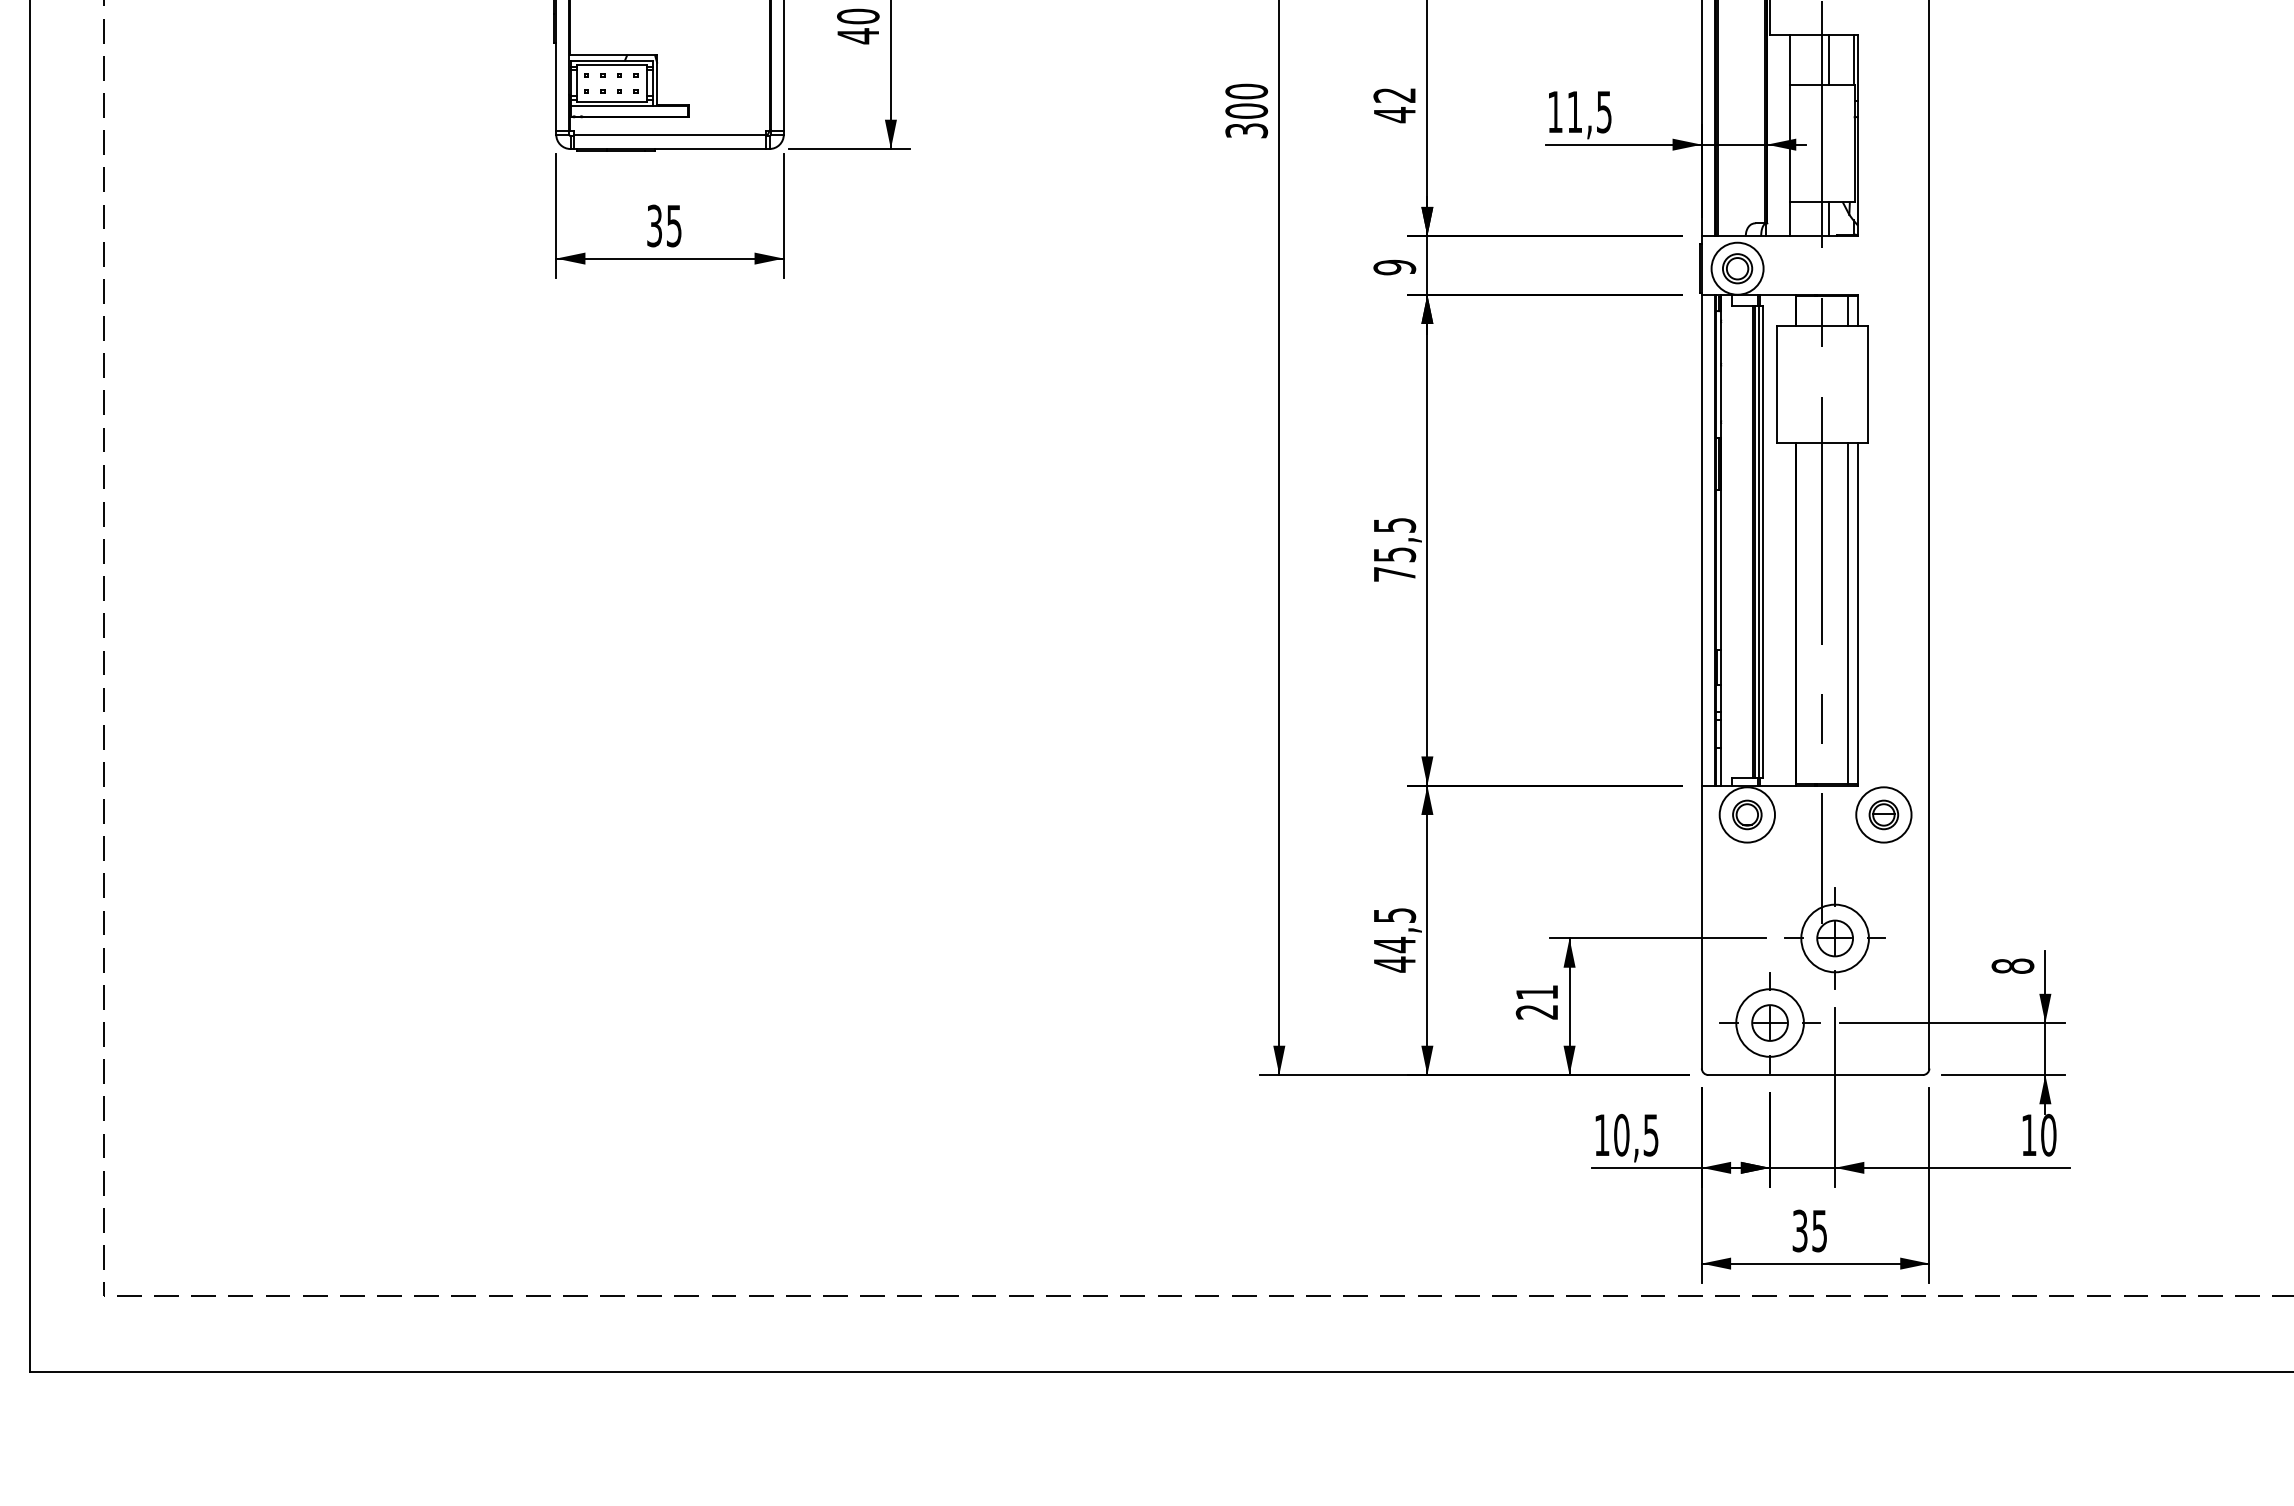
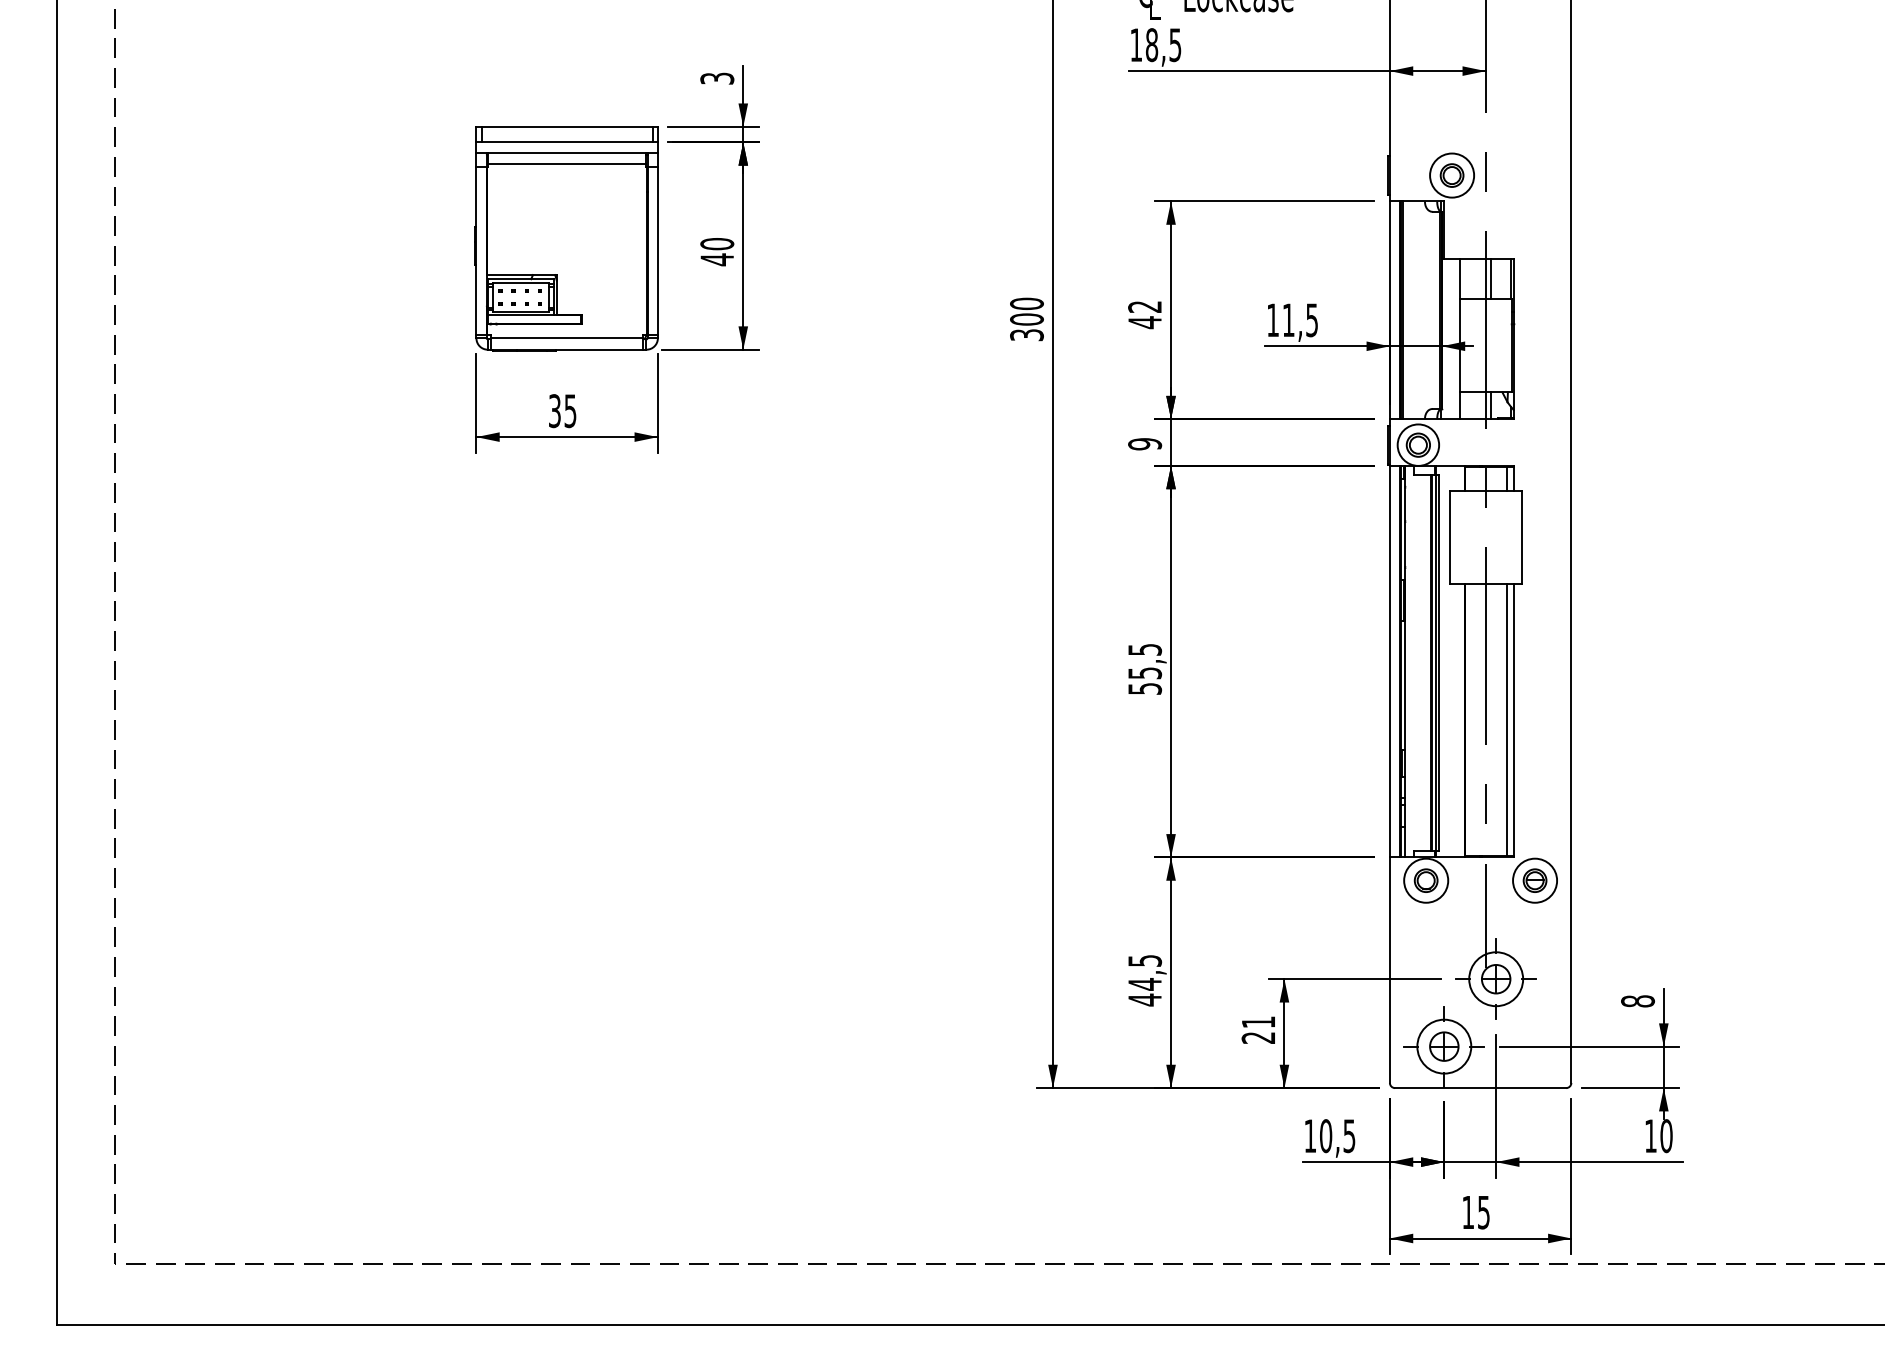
text: (1395, 573) -> (1145, 688), 75,5 -> 55,5
text: (1800, 1231) -> (1468, 1212), 35 -> 15

